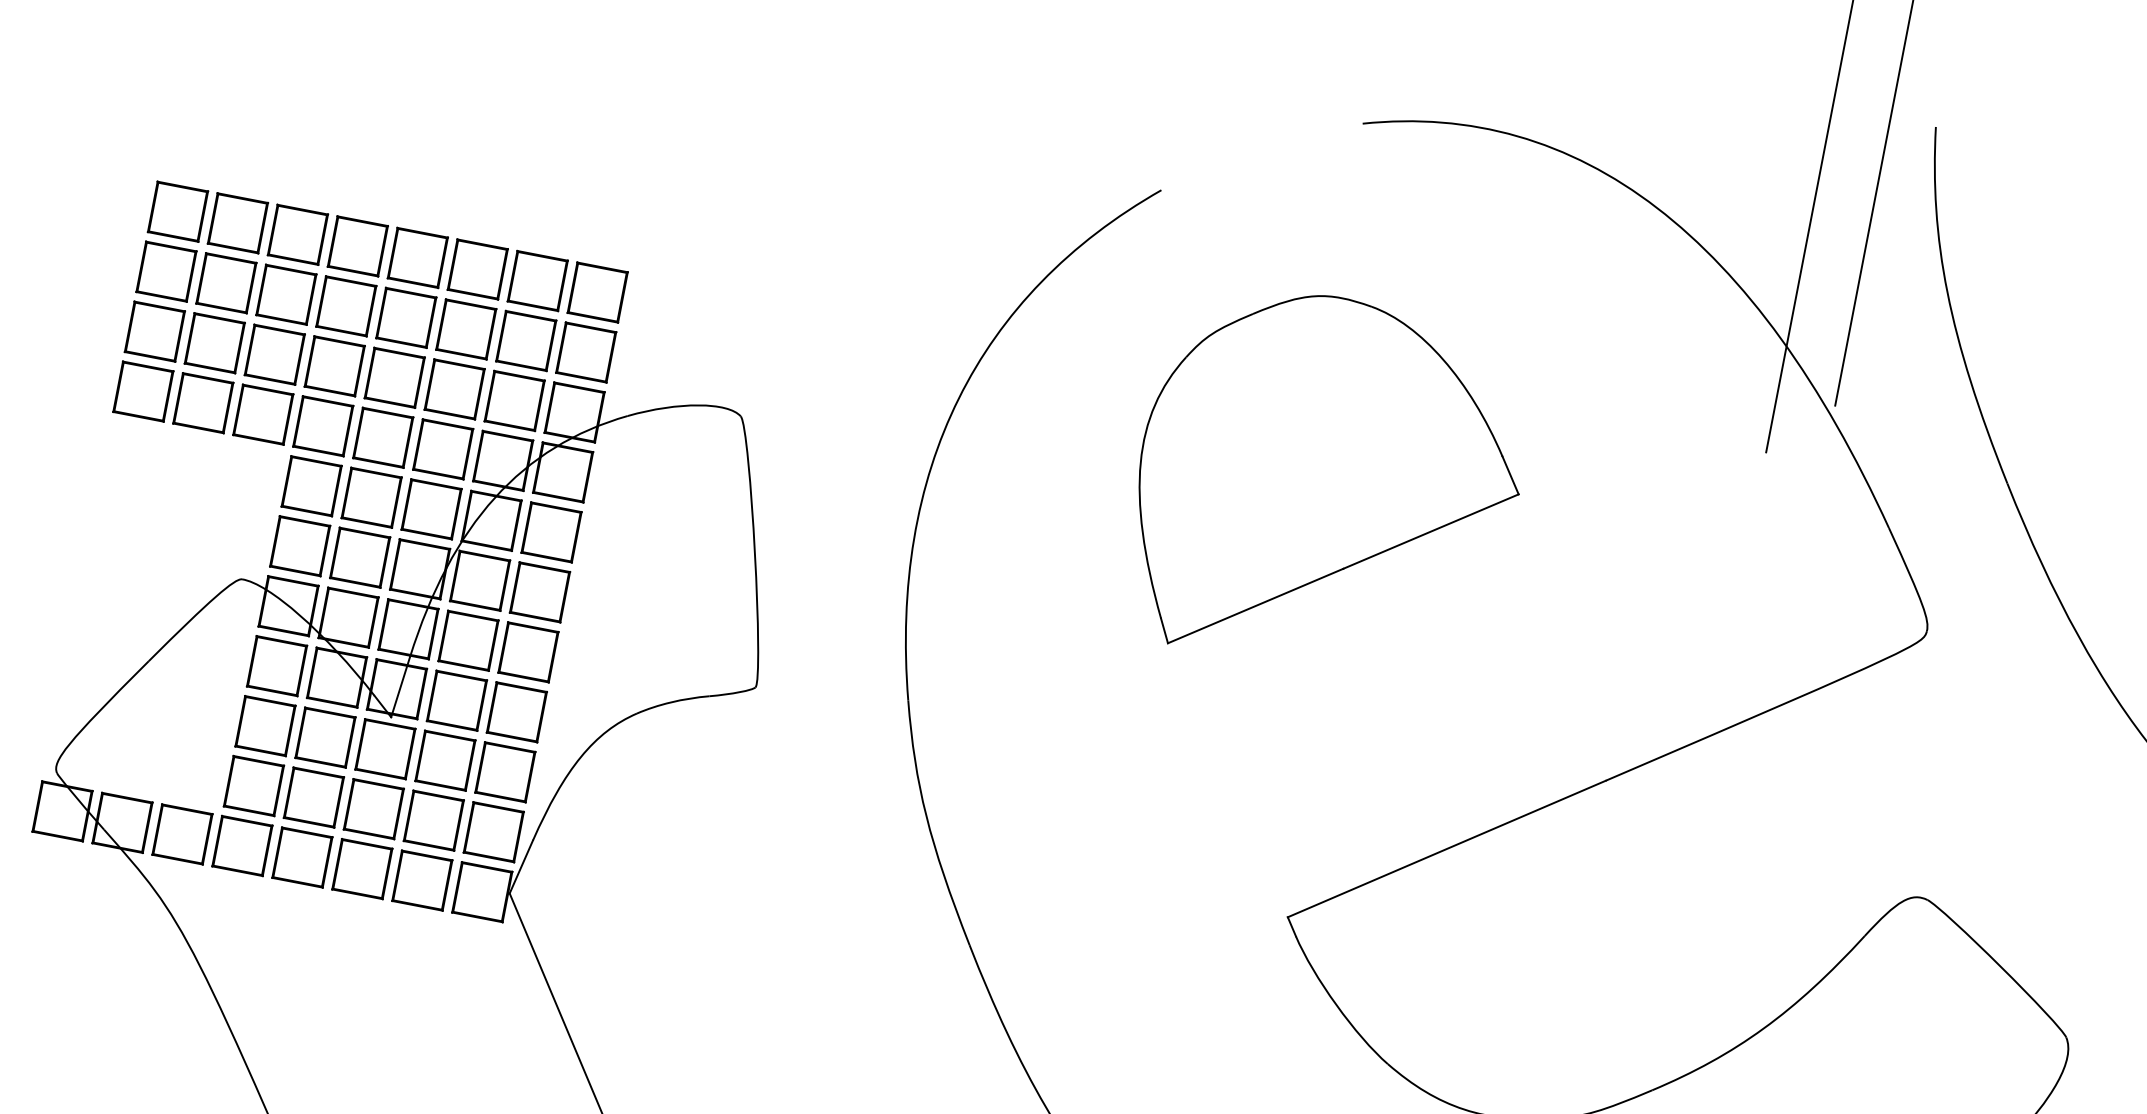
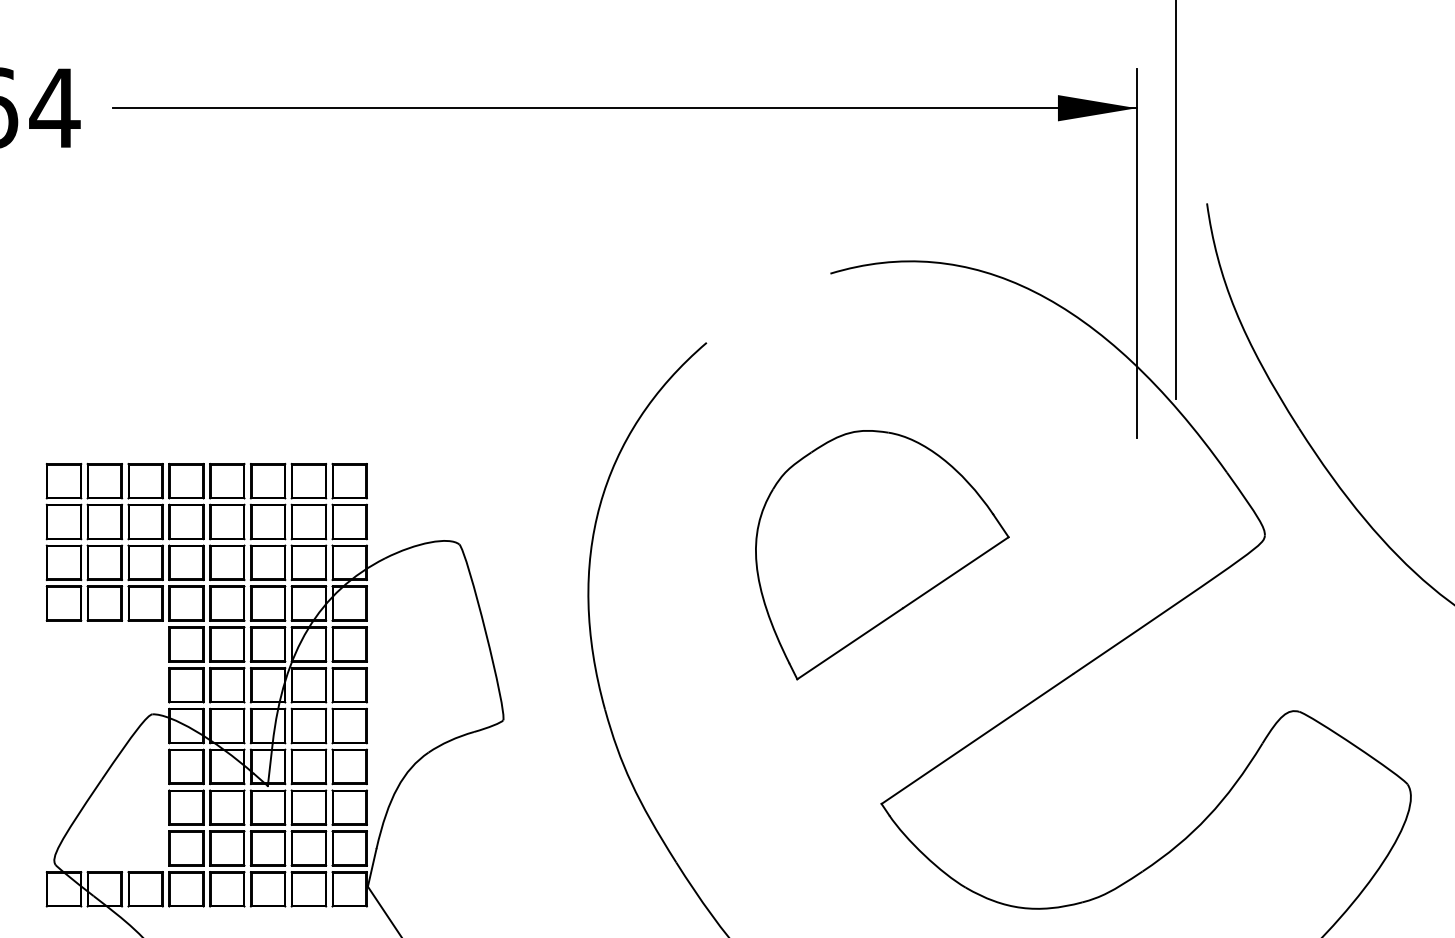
part: (1328, 485) -> (882, 555), moved

